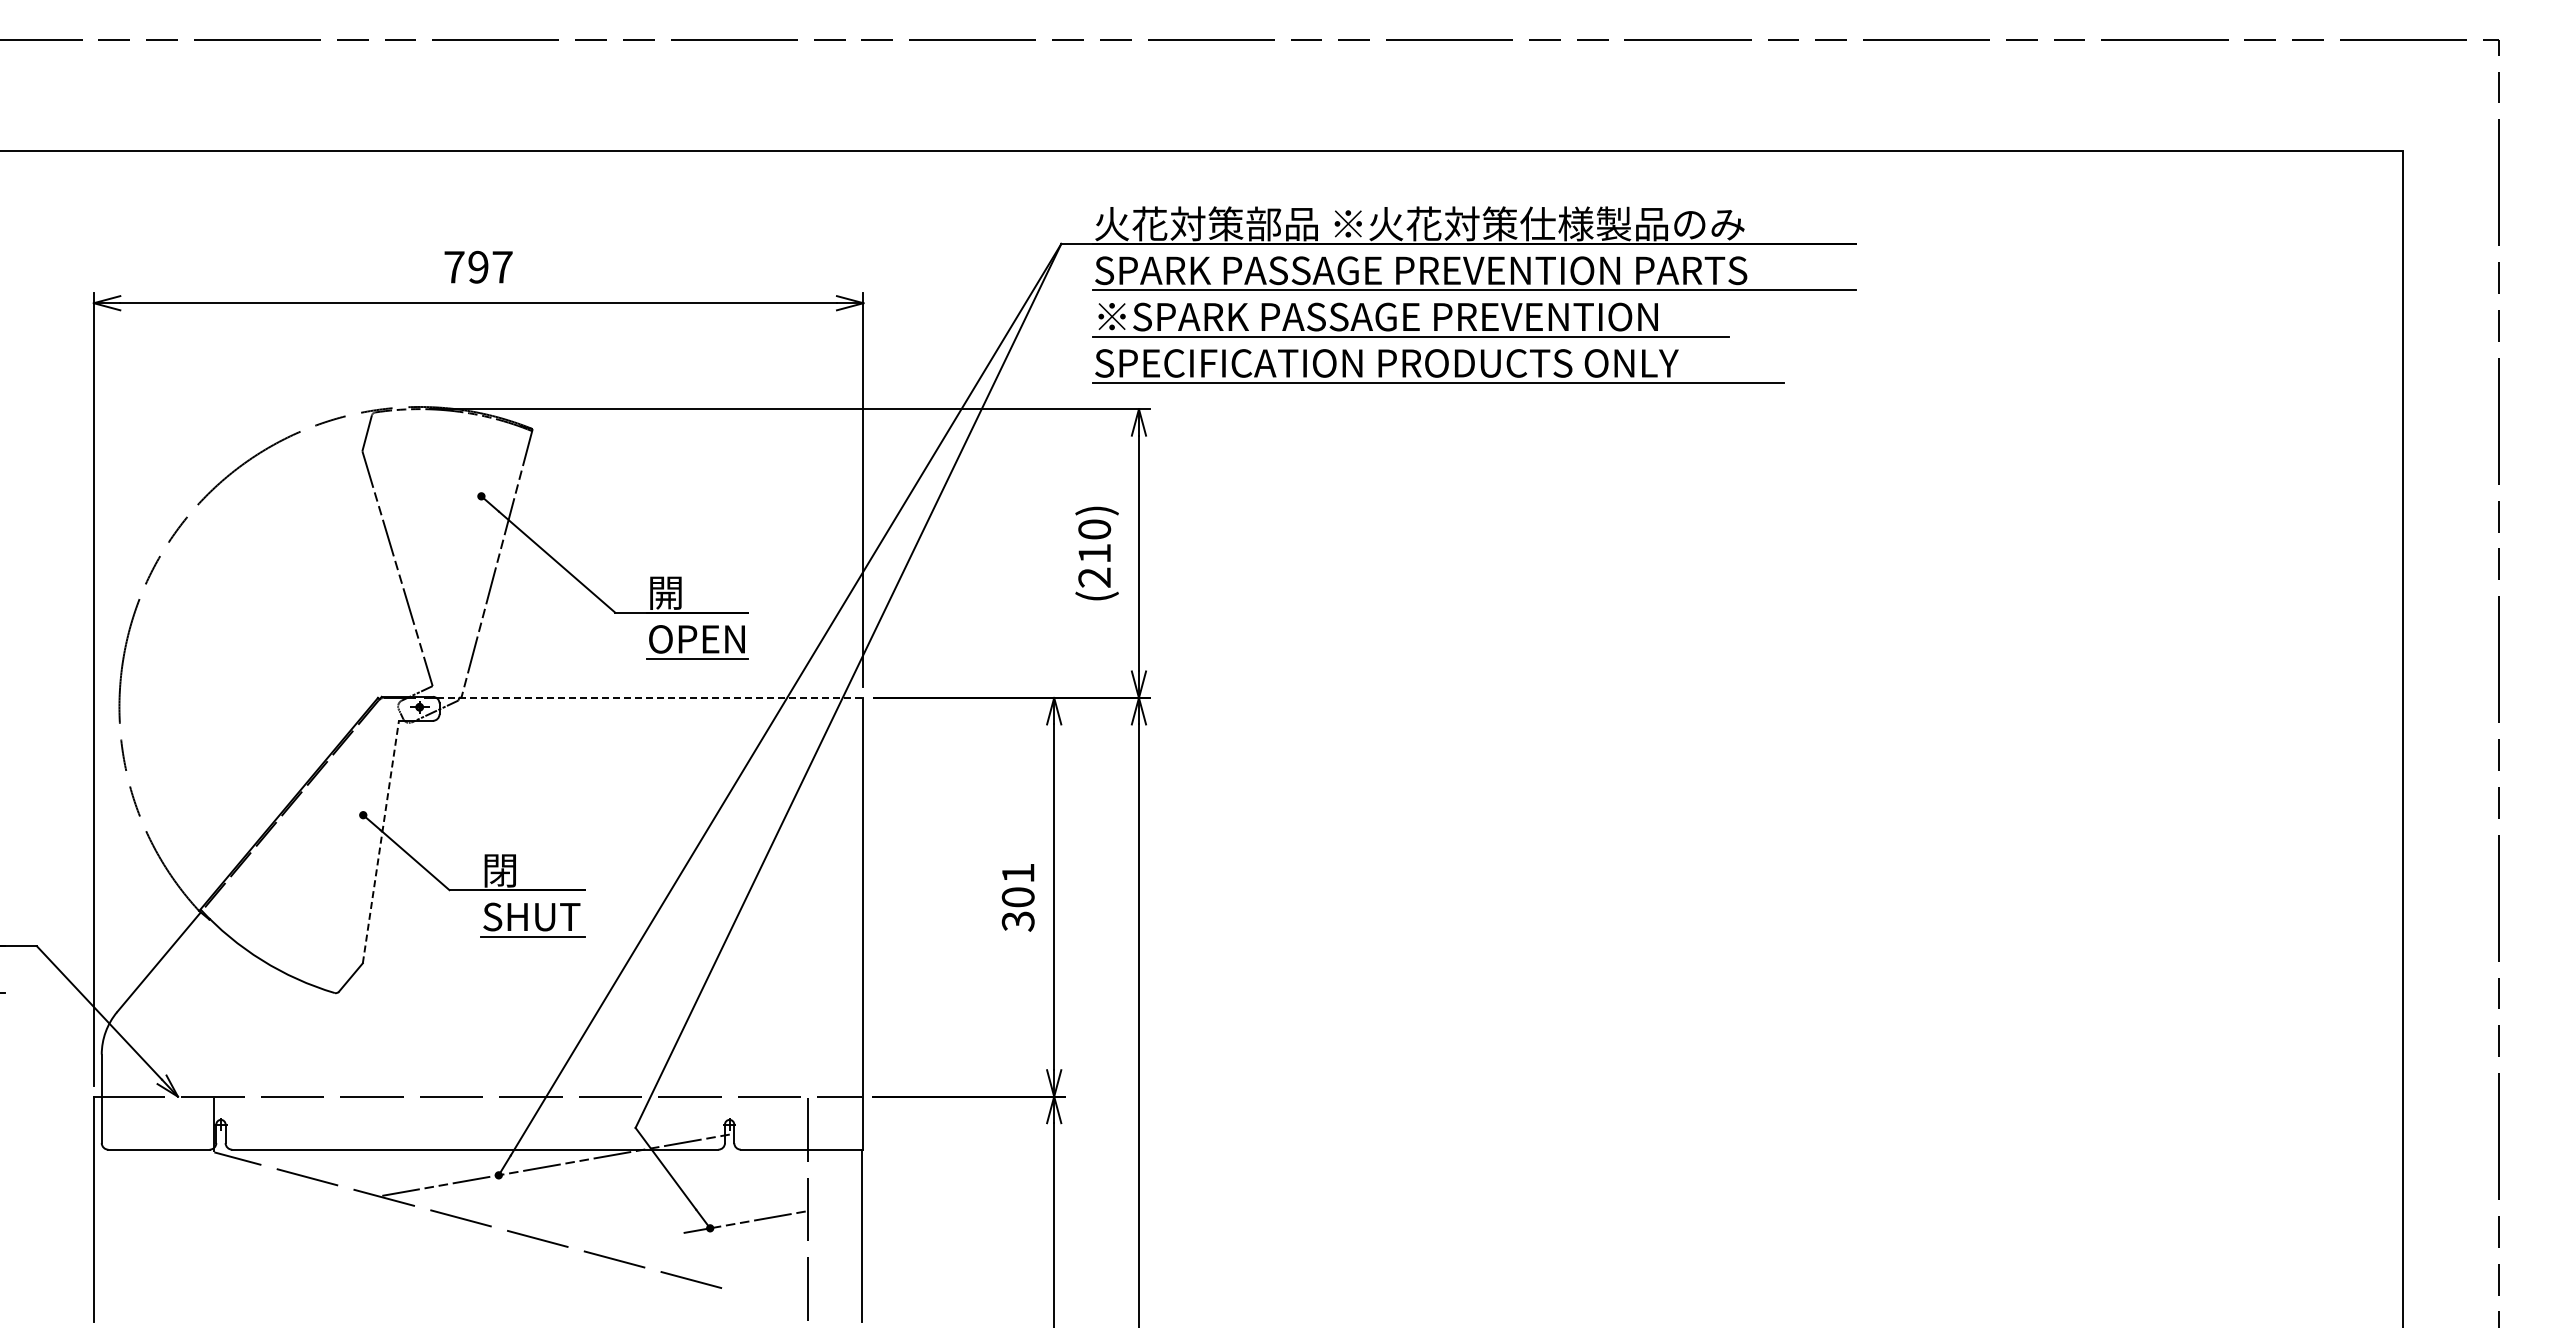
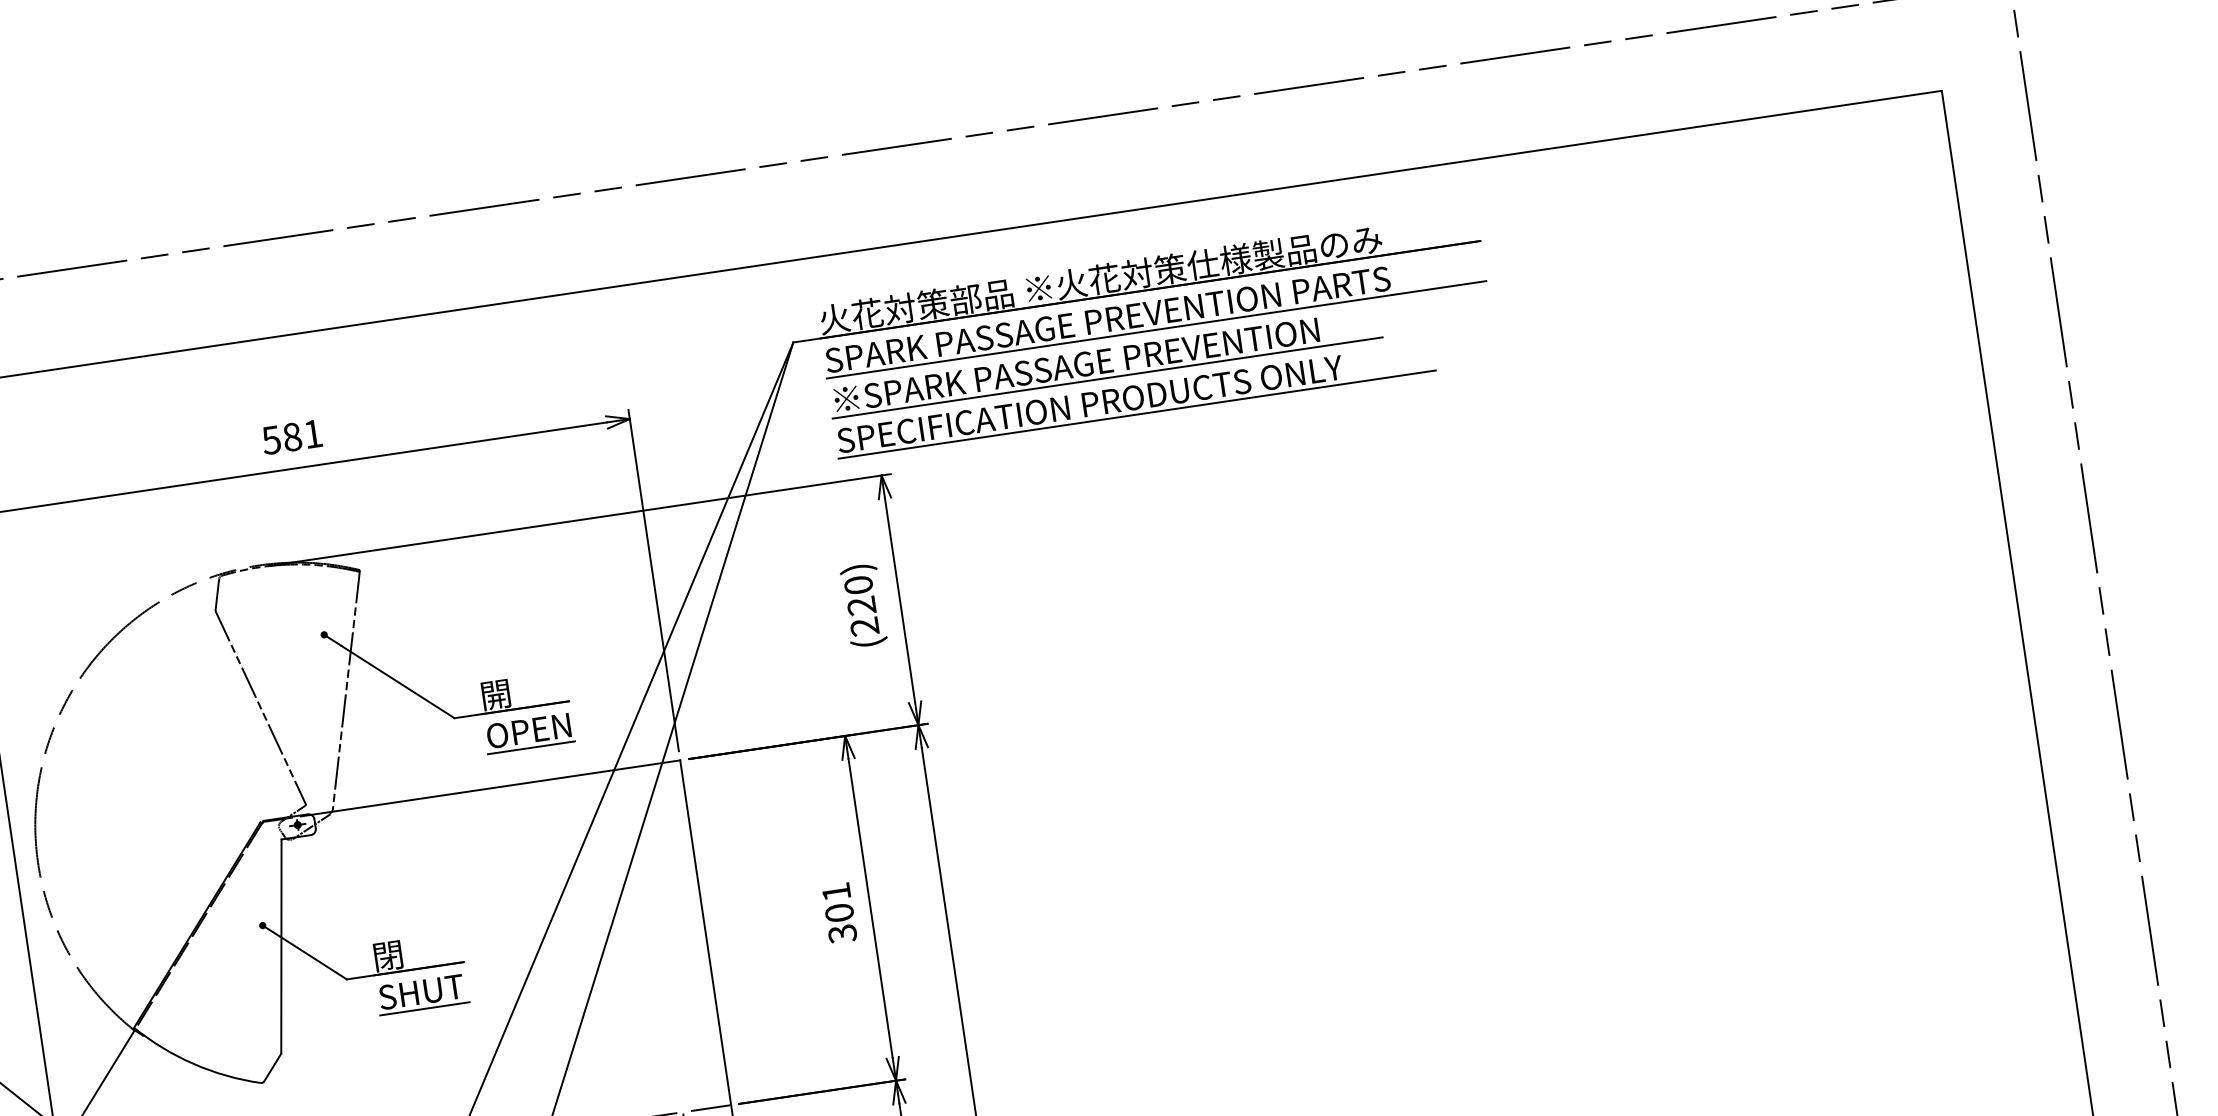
text: (478, 266) -> (292, 436), 797 -> 581
text: (1094, 553) -> (861, 605), (210) -> (220)
line: (650, 697) -> (496, 787), dashed -> solid
line: (380, 842) -> (281, 946), dashed -> solid

